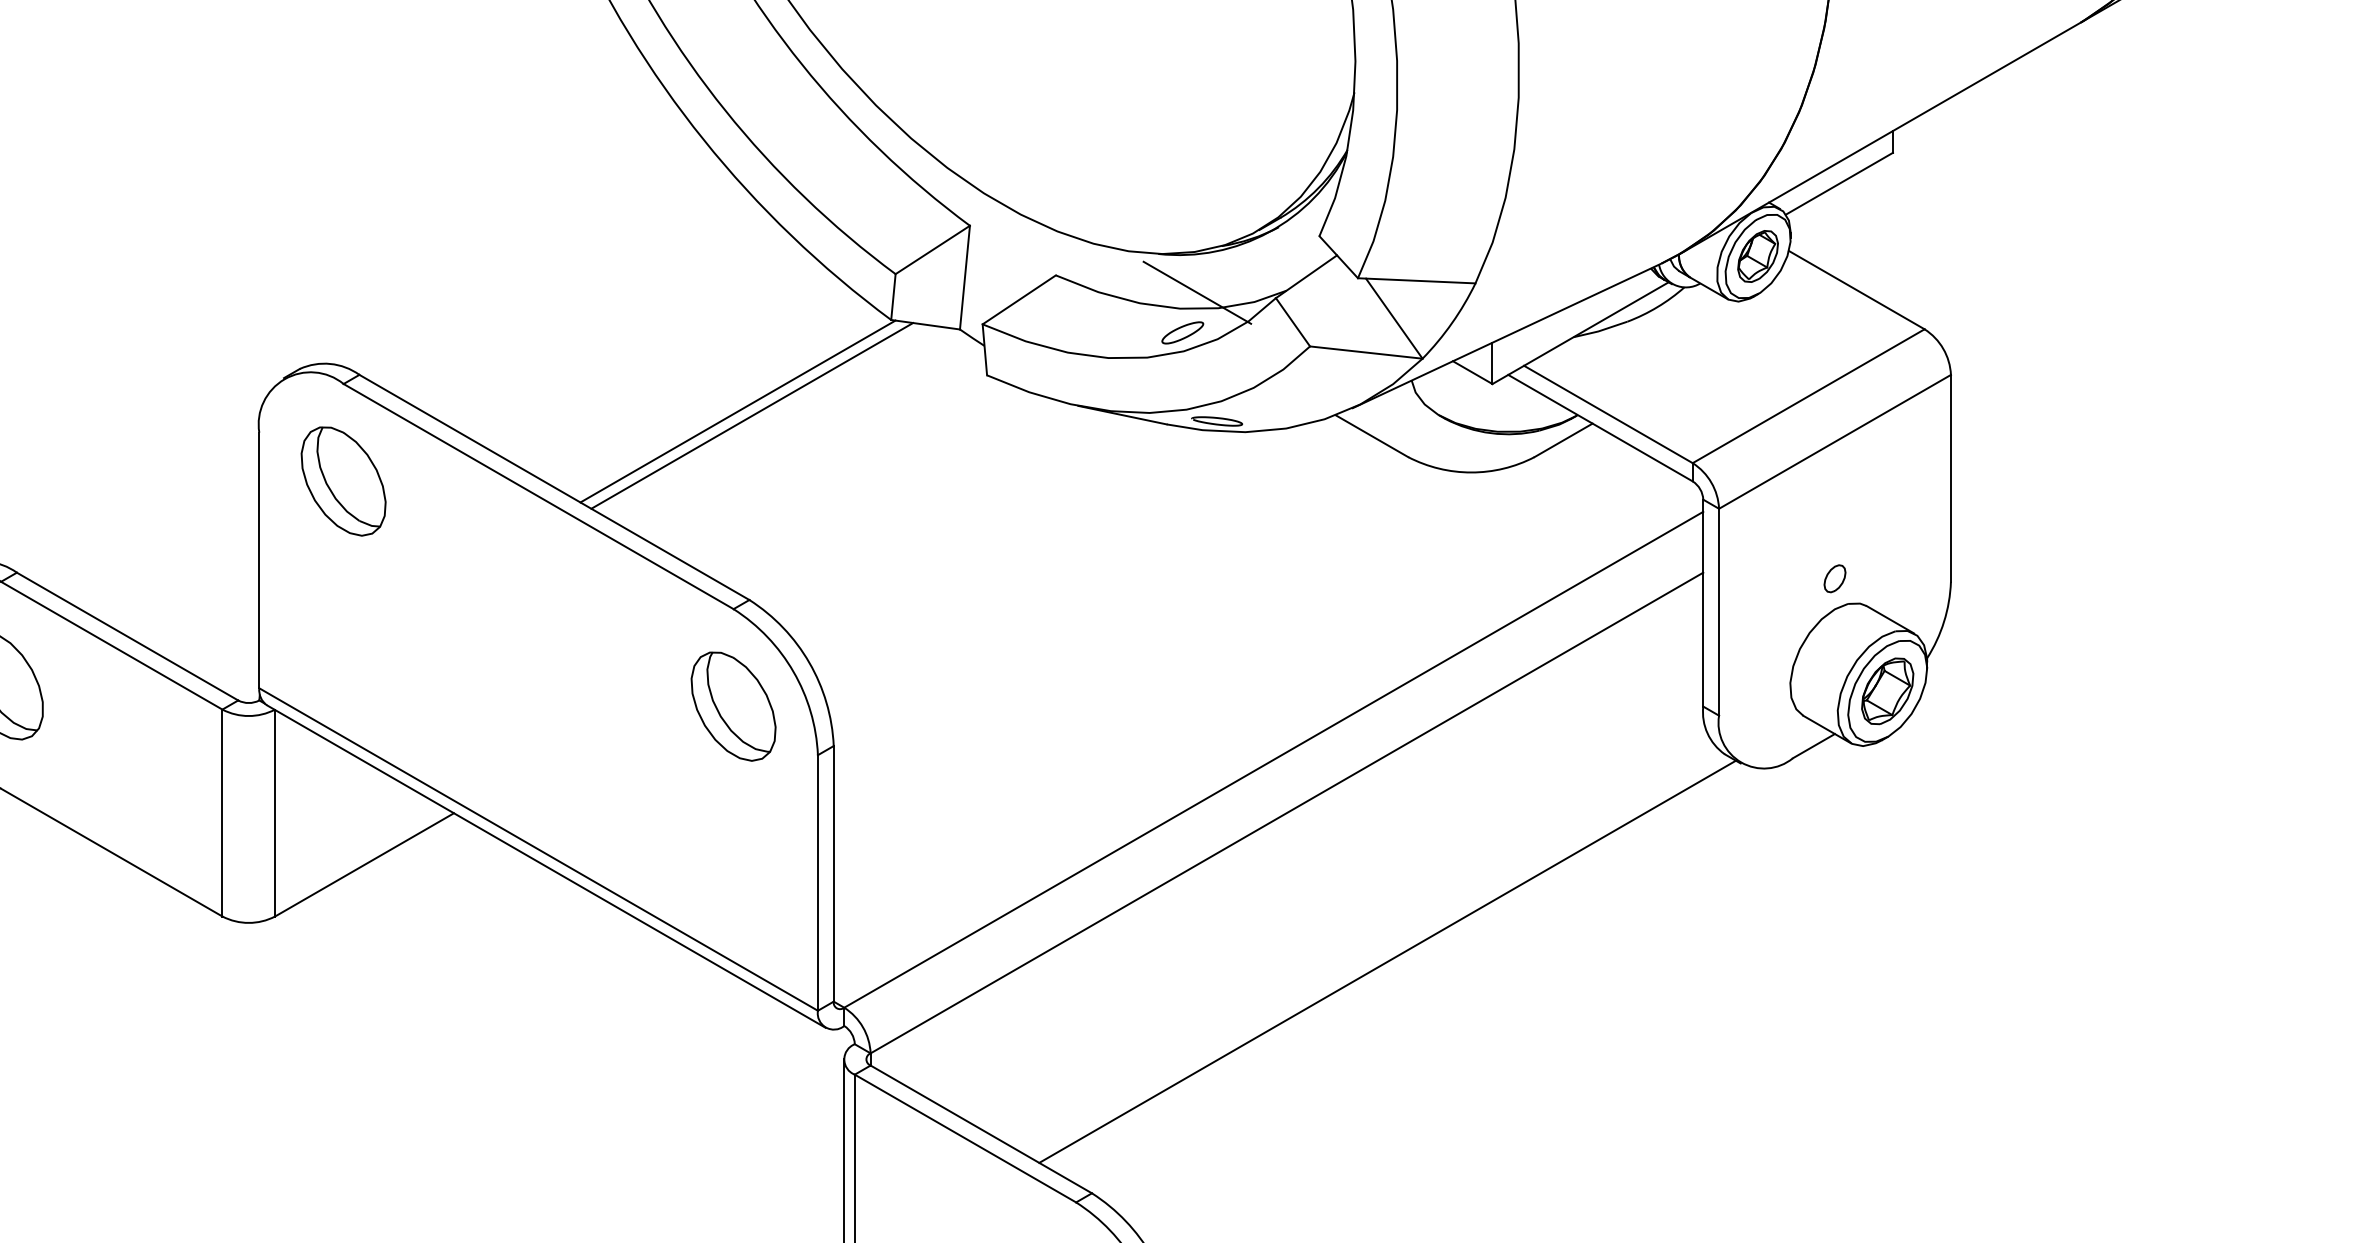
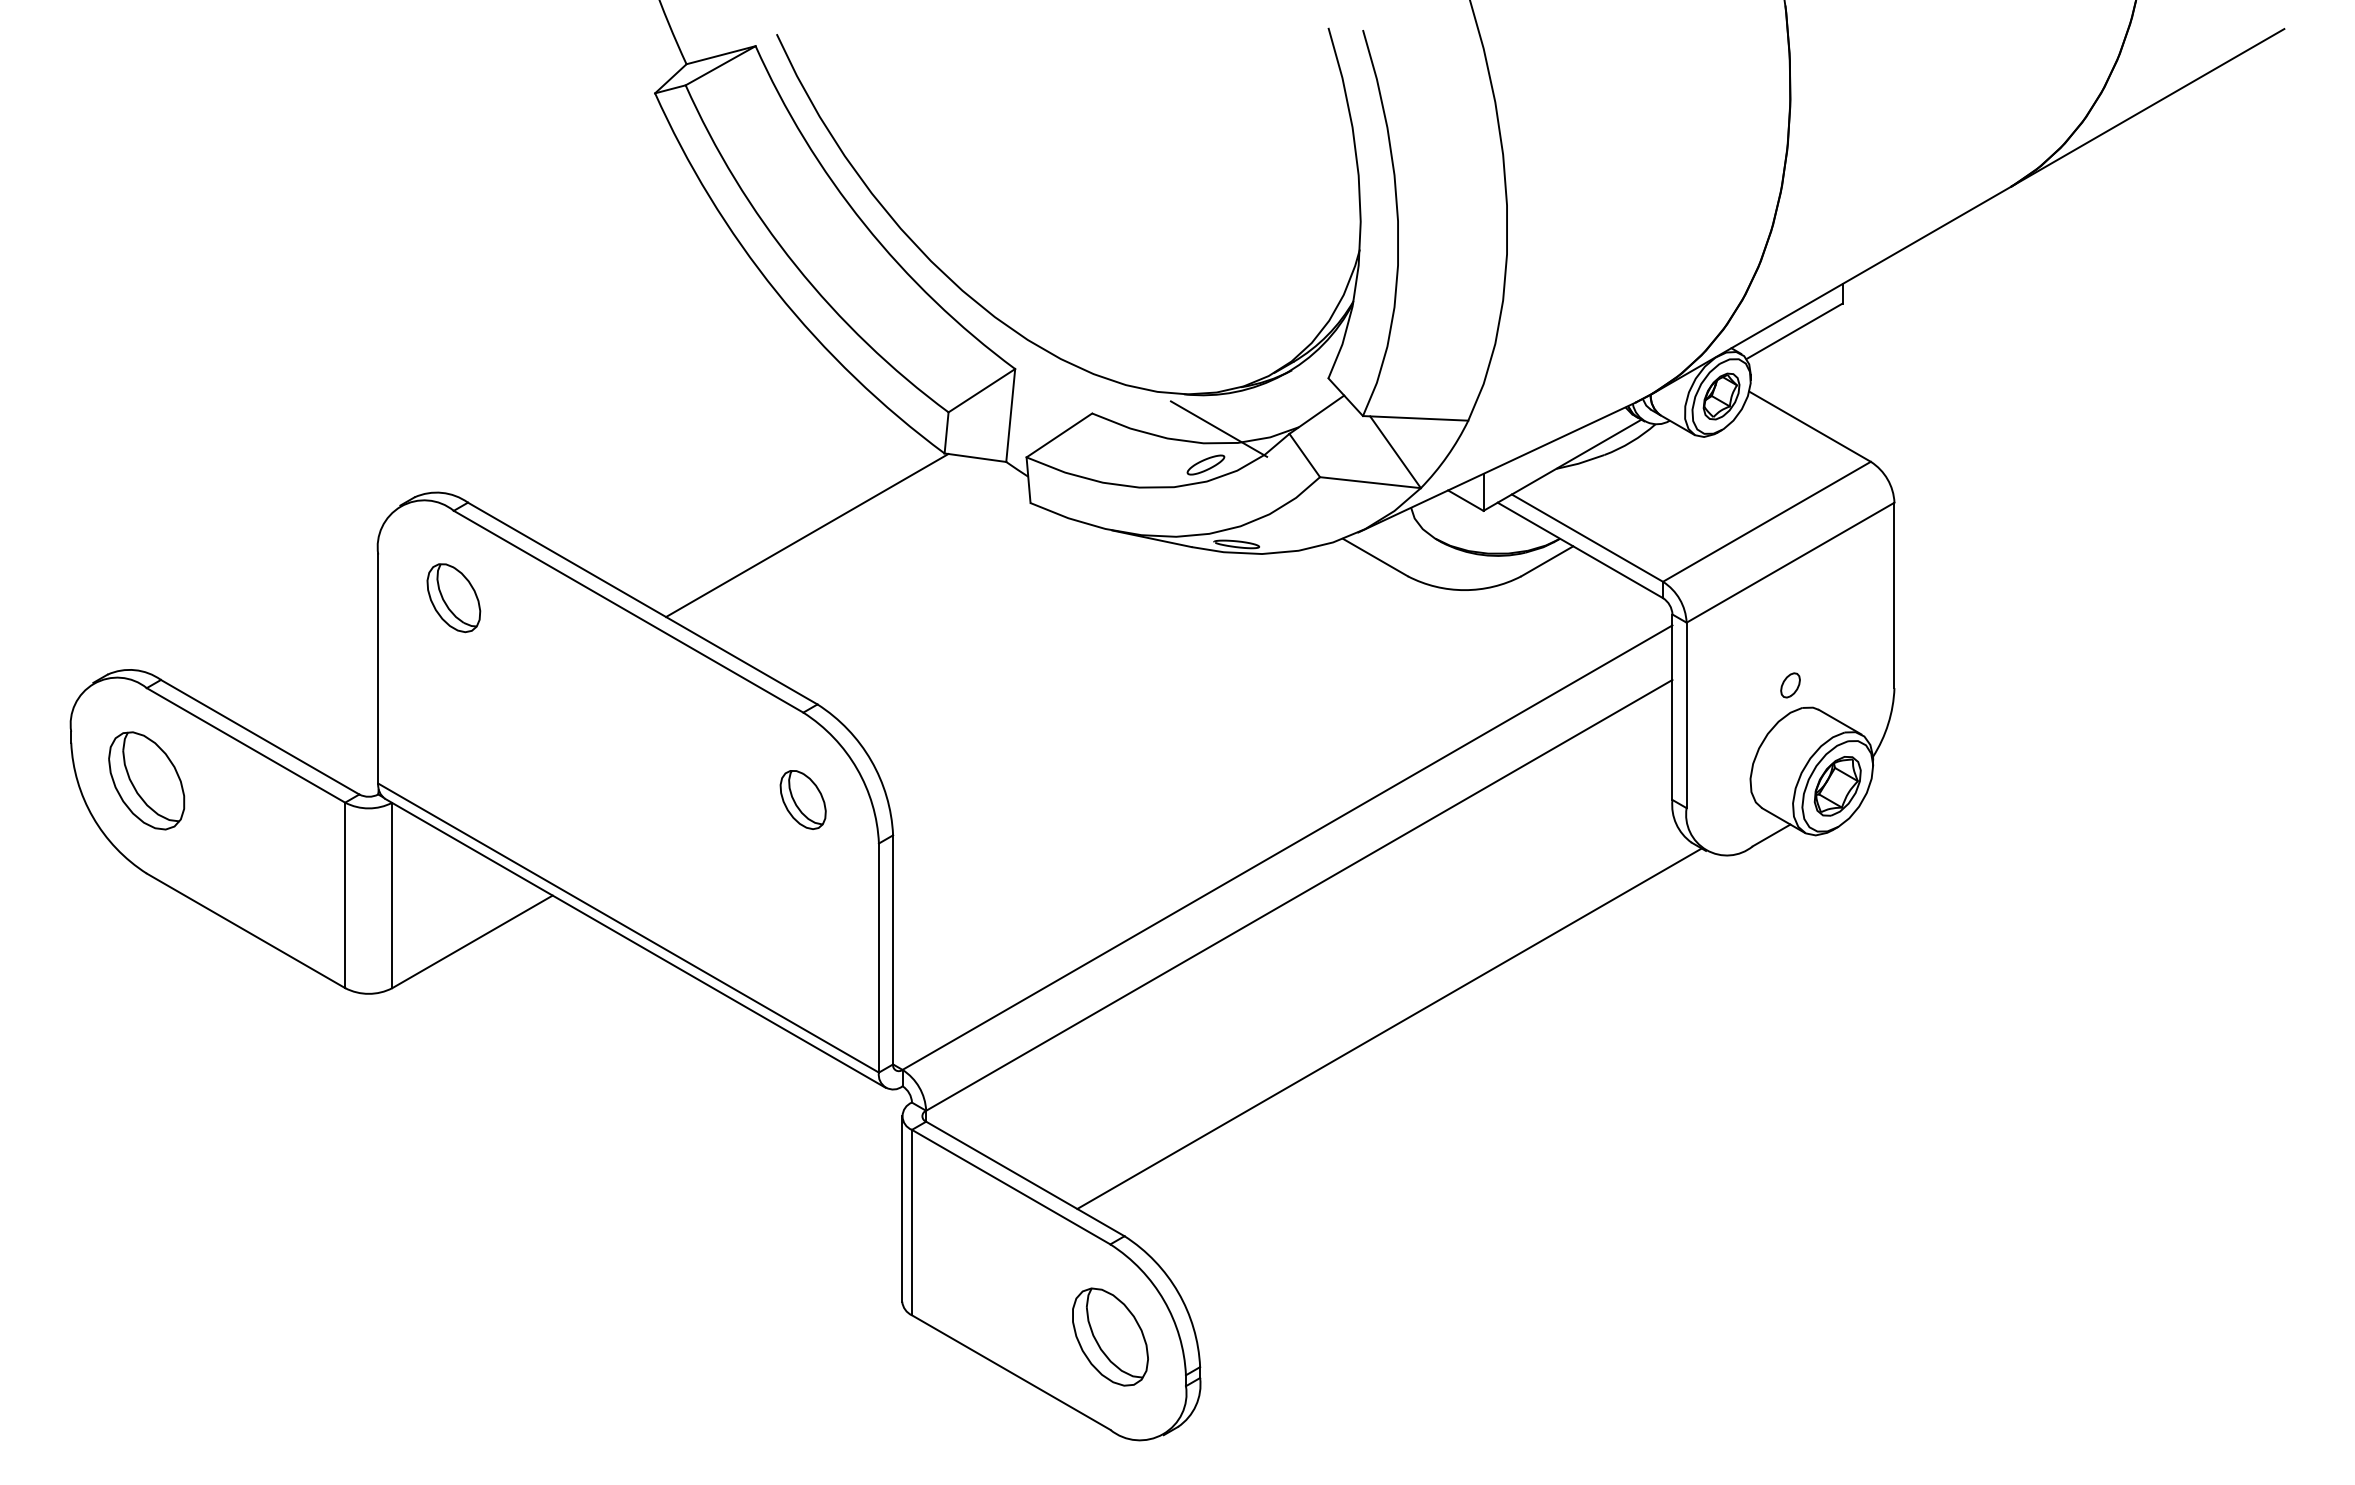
line: (751, 415) -> (819, 539), removed
part: (343, 480) -> (453, 597), size x0.7
part: (732, 706) -> (802, 799), size x0.6

